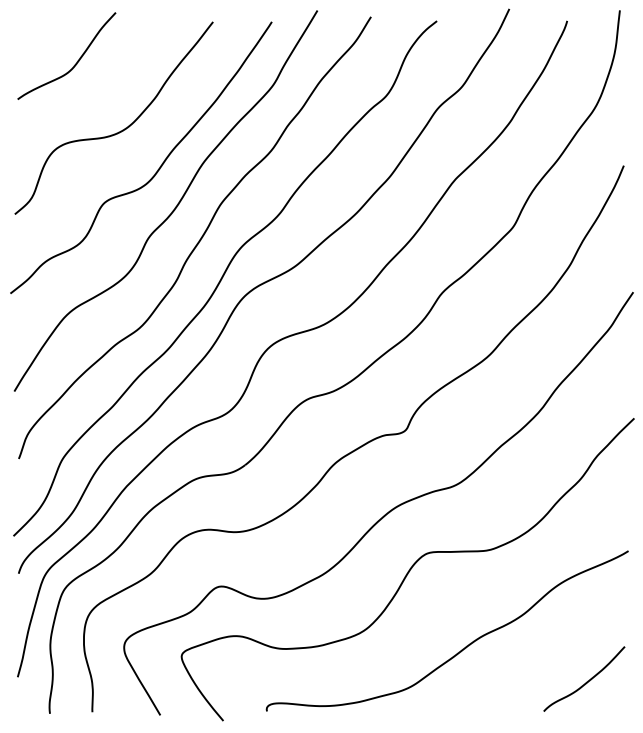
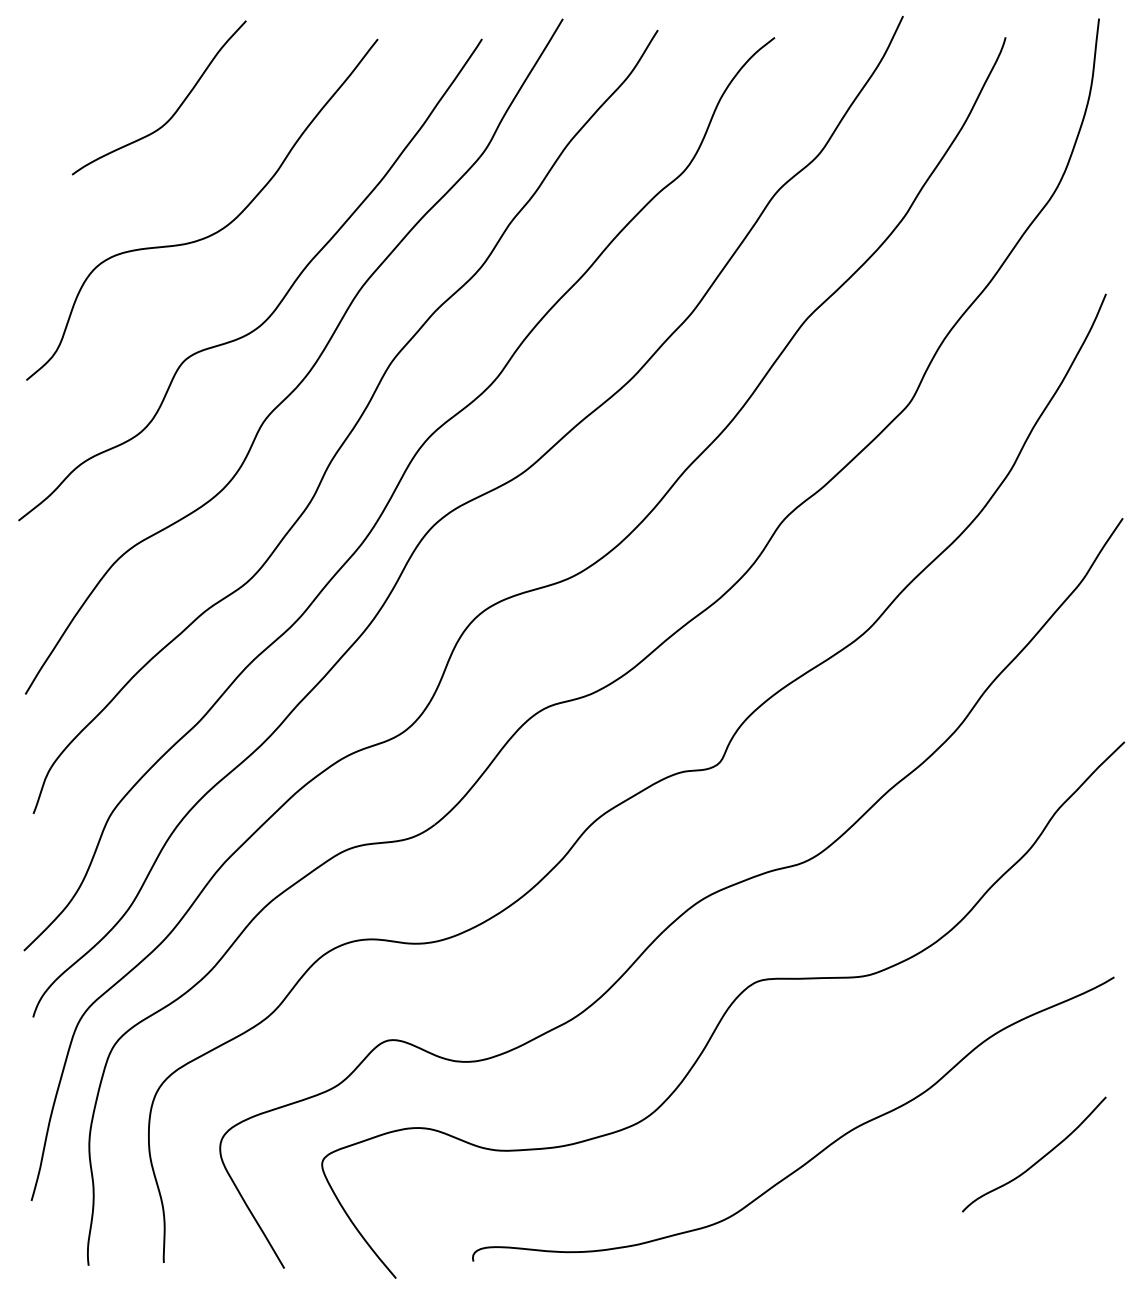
curve: (75, 63) -> (174, 111), moved
curve: (586, 681) -> (1038, 1158), moved

